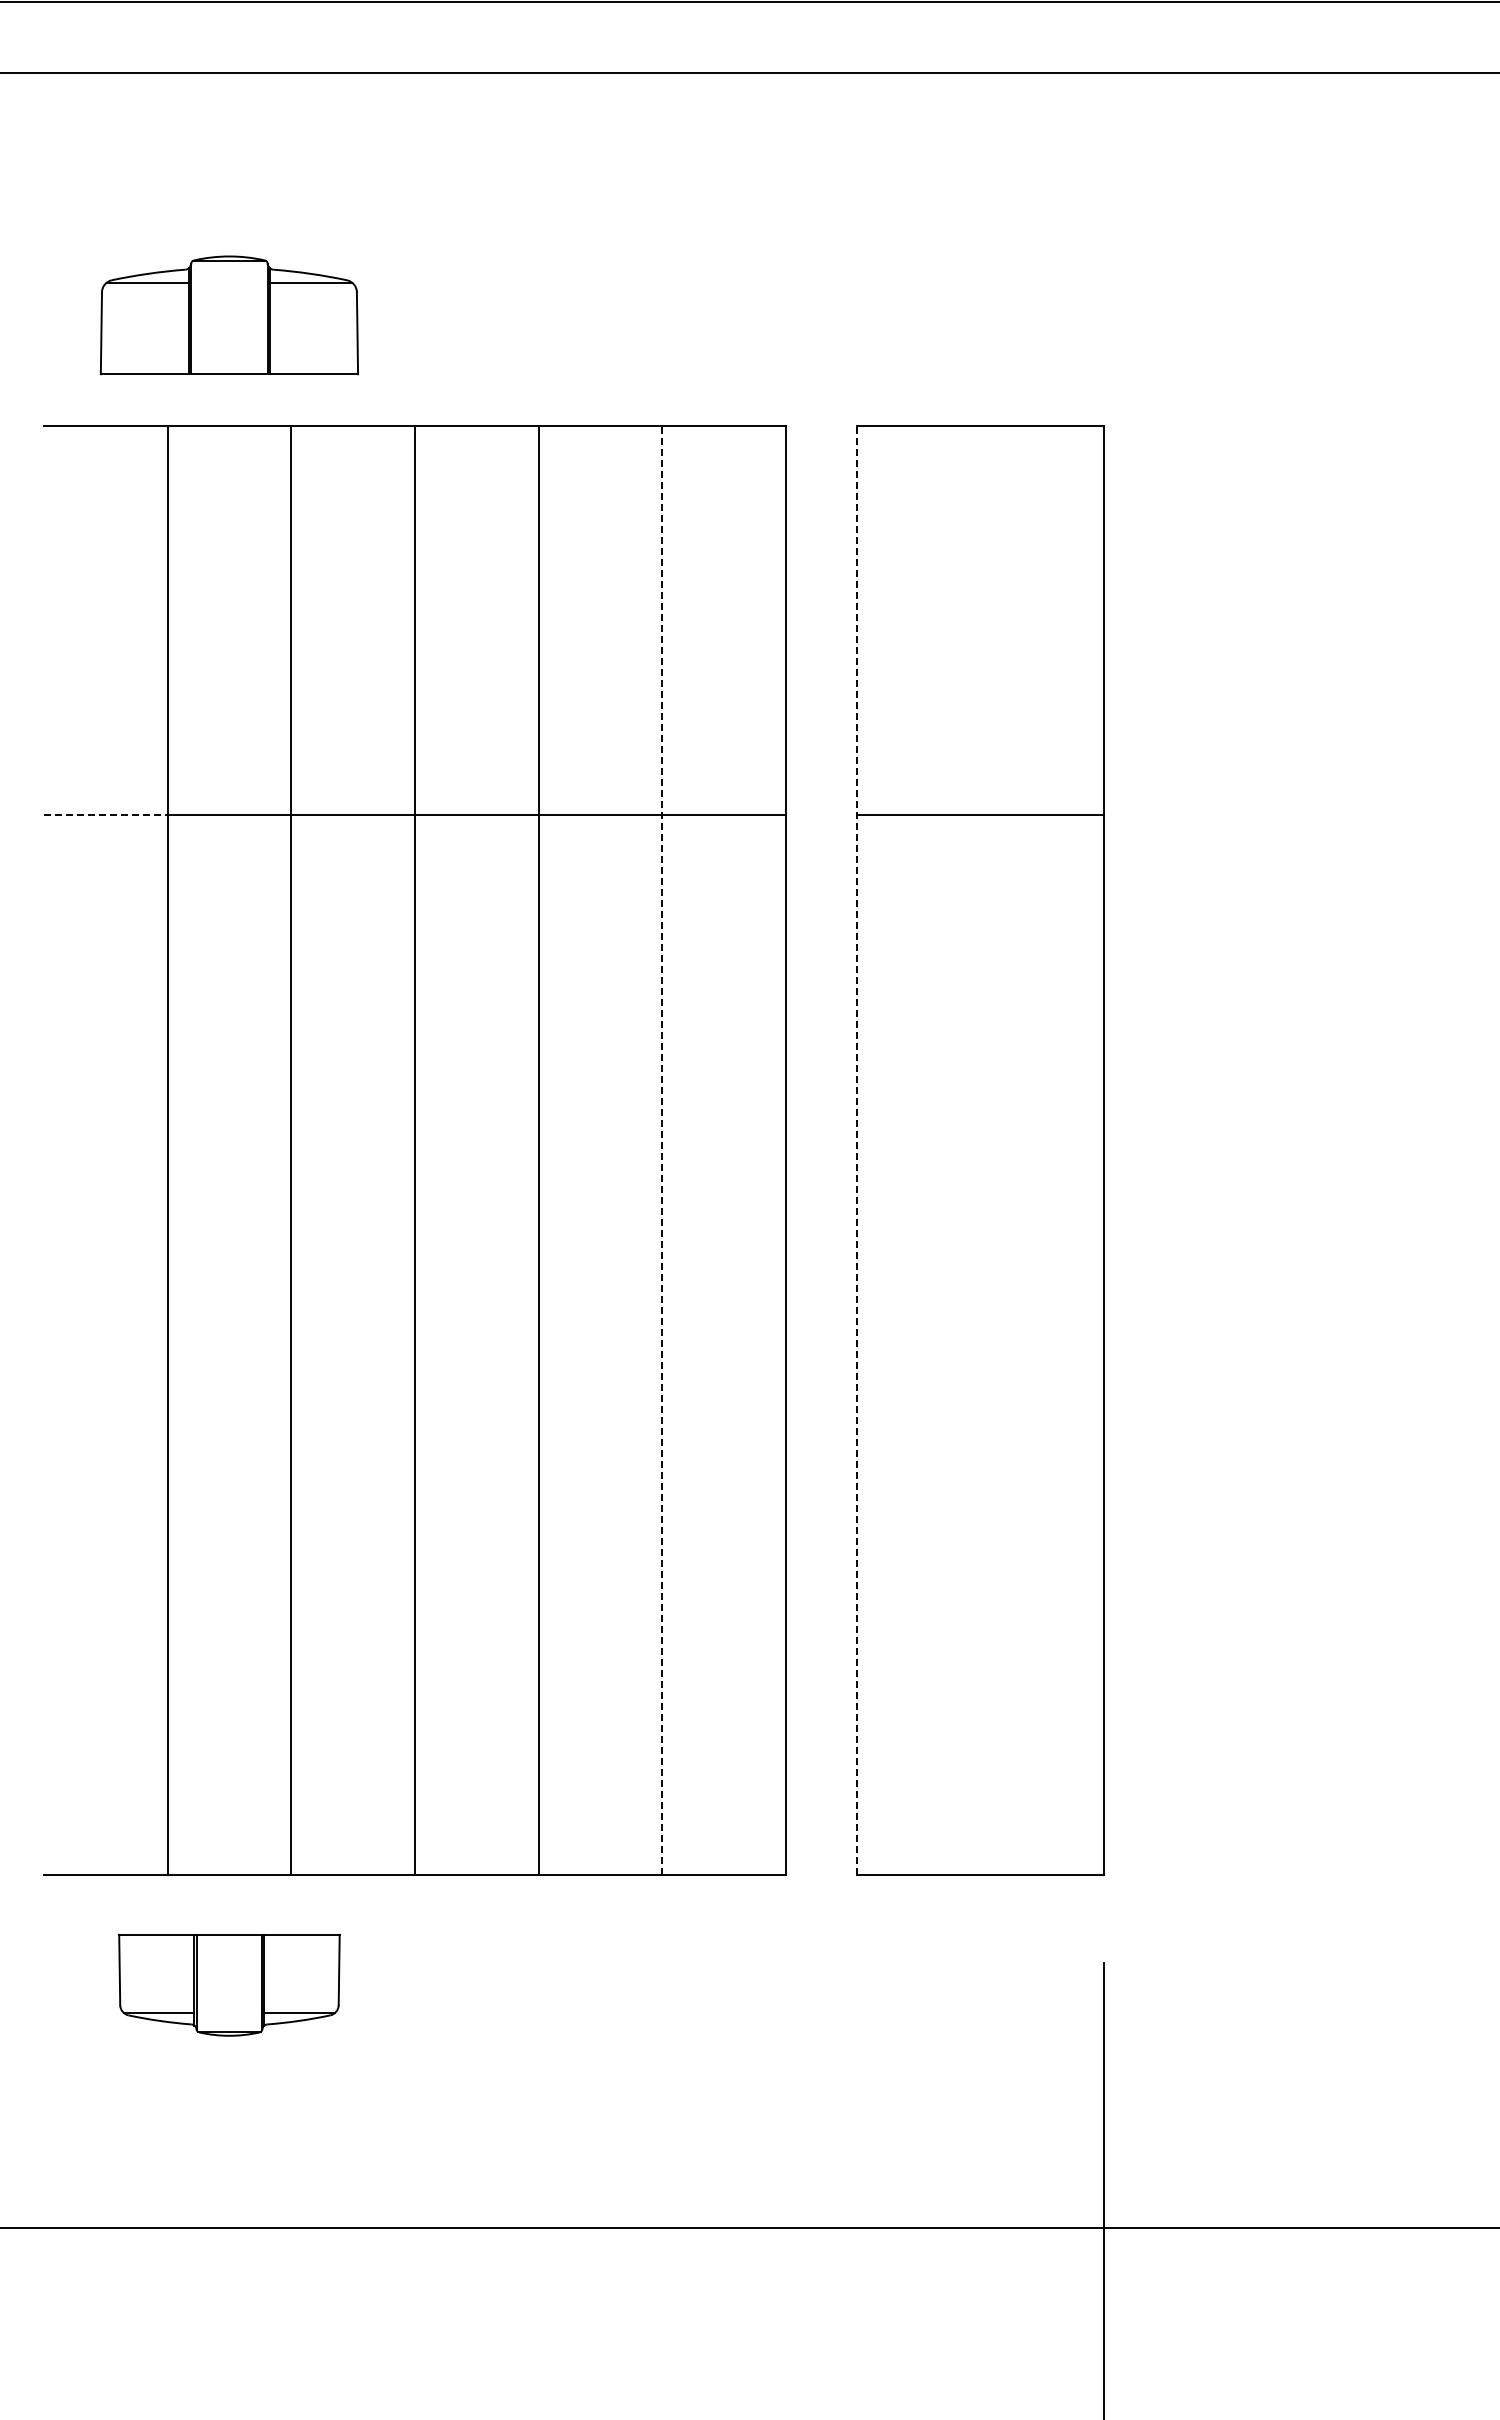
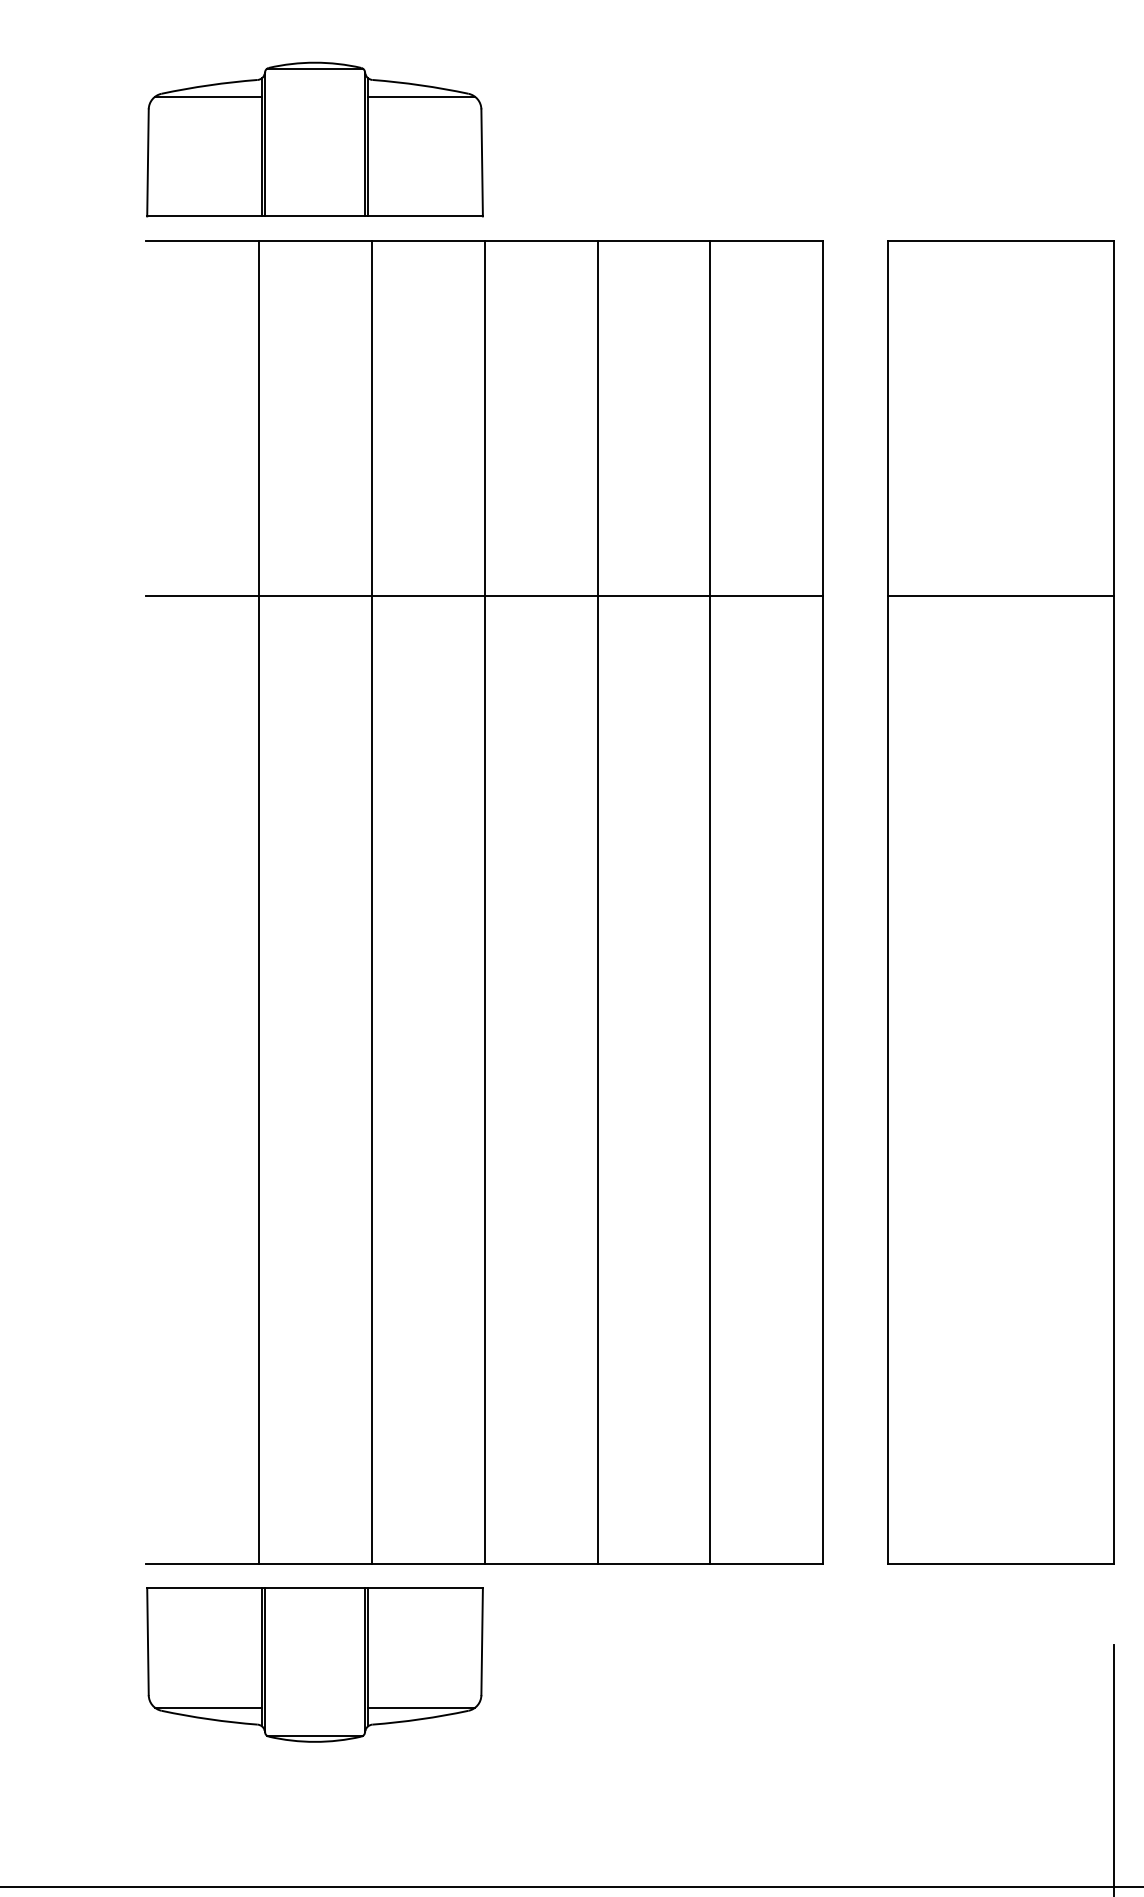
part: (229, 315) -> (315, 139), size x1.43
line: (105, 814) -> (201, 595), dashed -> solid
line: (662, 1149) -> (710, 901), dashed -> solid
line: (856, 1149) -> (887, 901), dashed -> solid
part: (229, 1985) -> (315, 1665), size x1.67

